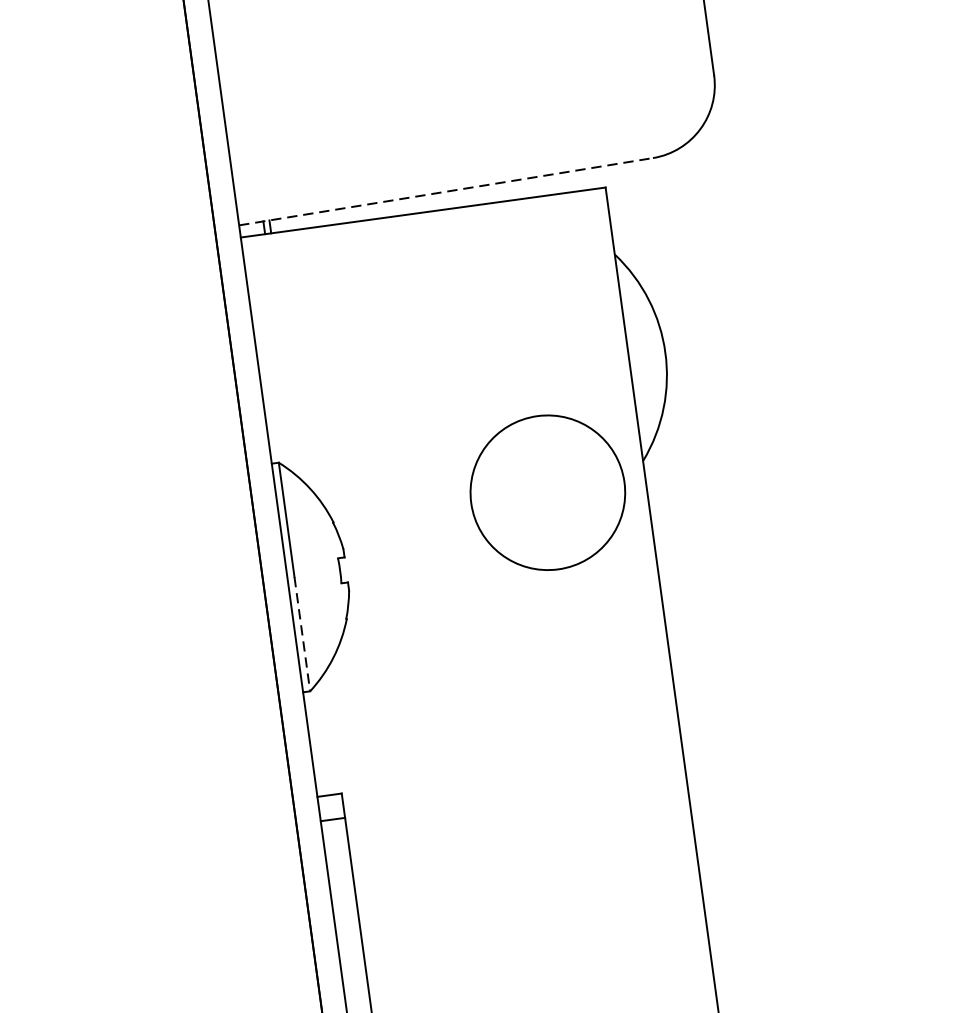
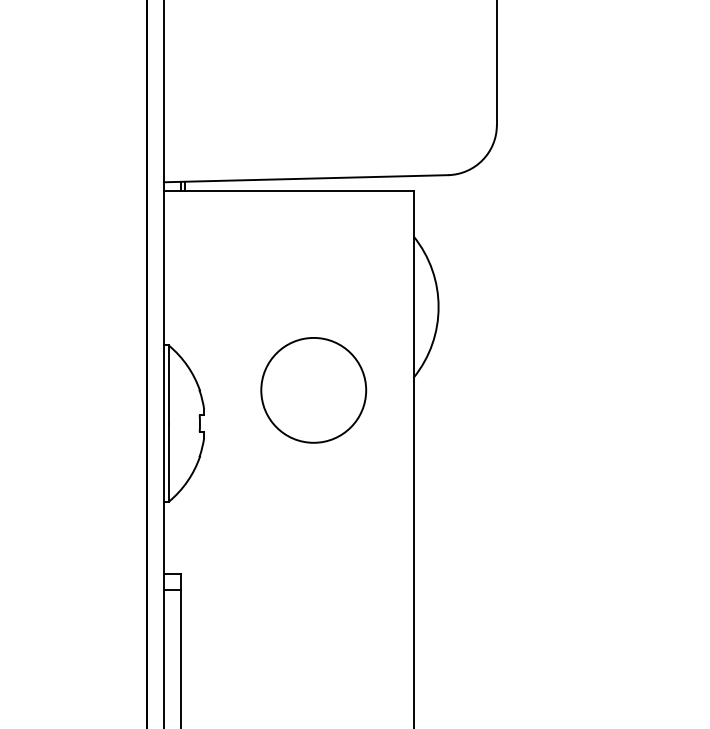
line: (446, 191) -> (306, 178), dashed -> solid
circle: (547, 493) -> (313, 390), moved
line: (302, 635) -> (168, 463), dashed -> solid

